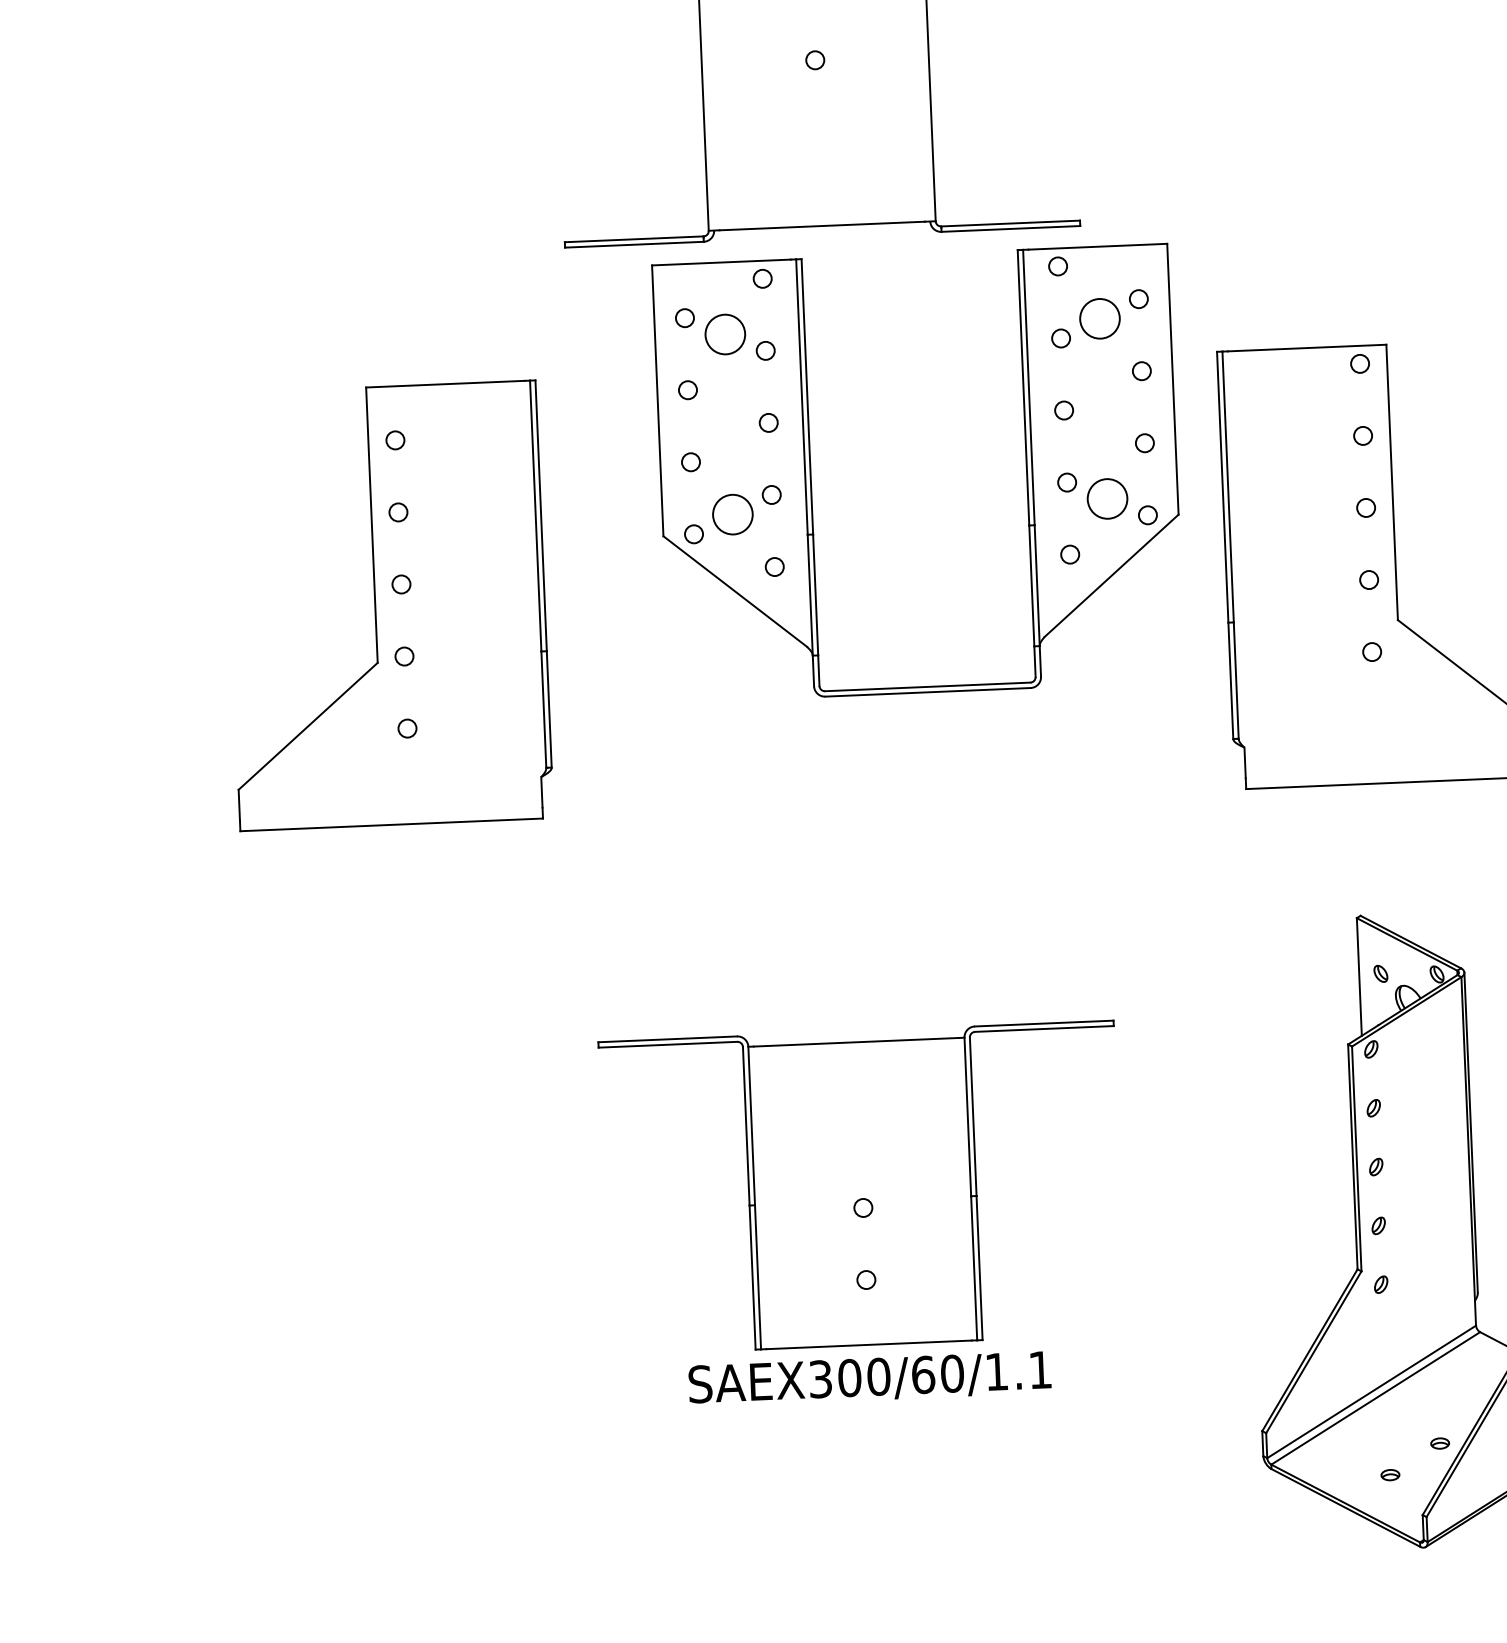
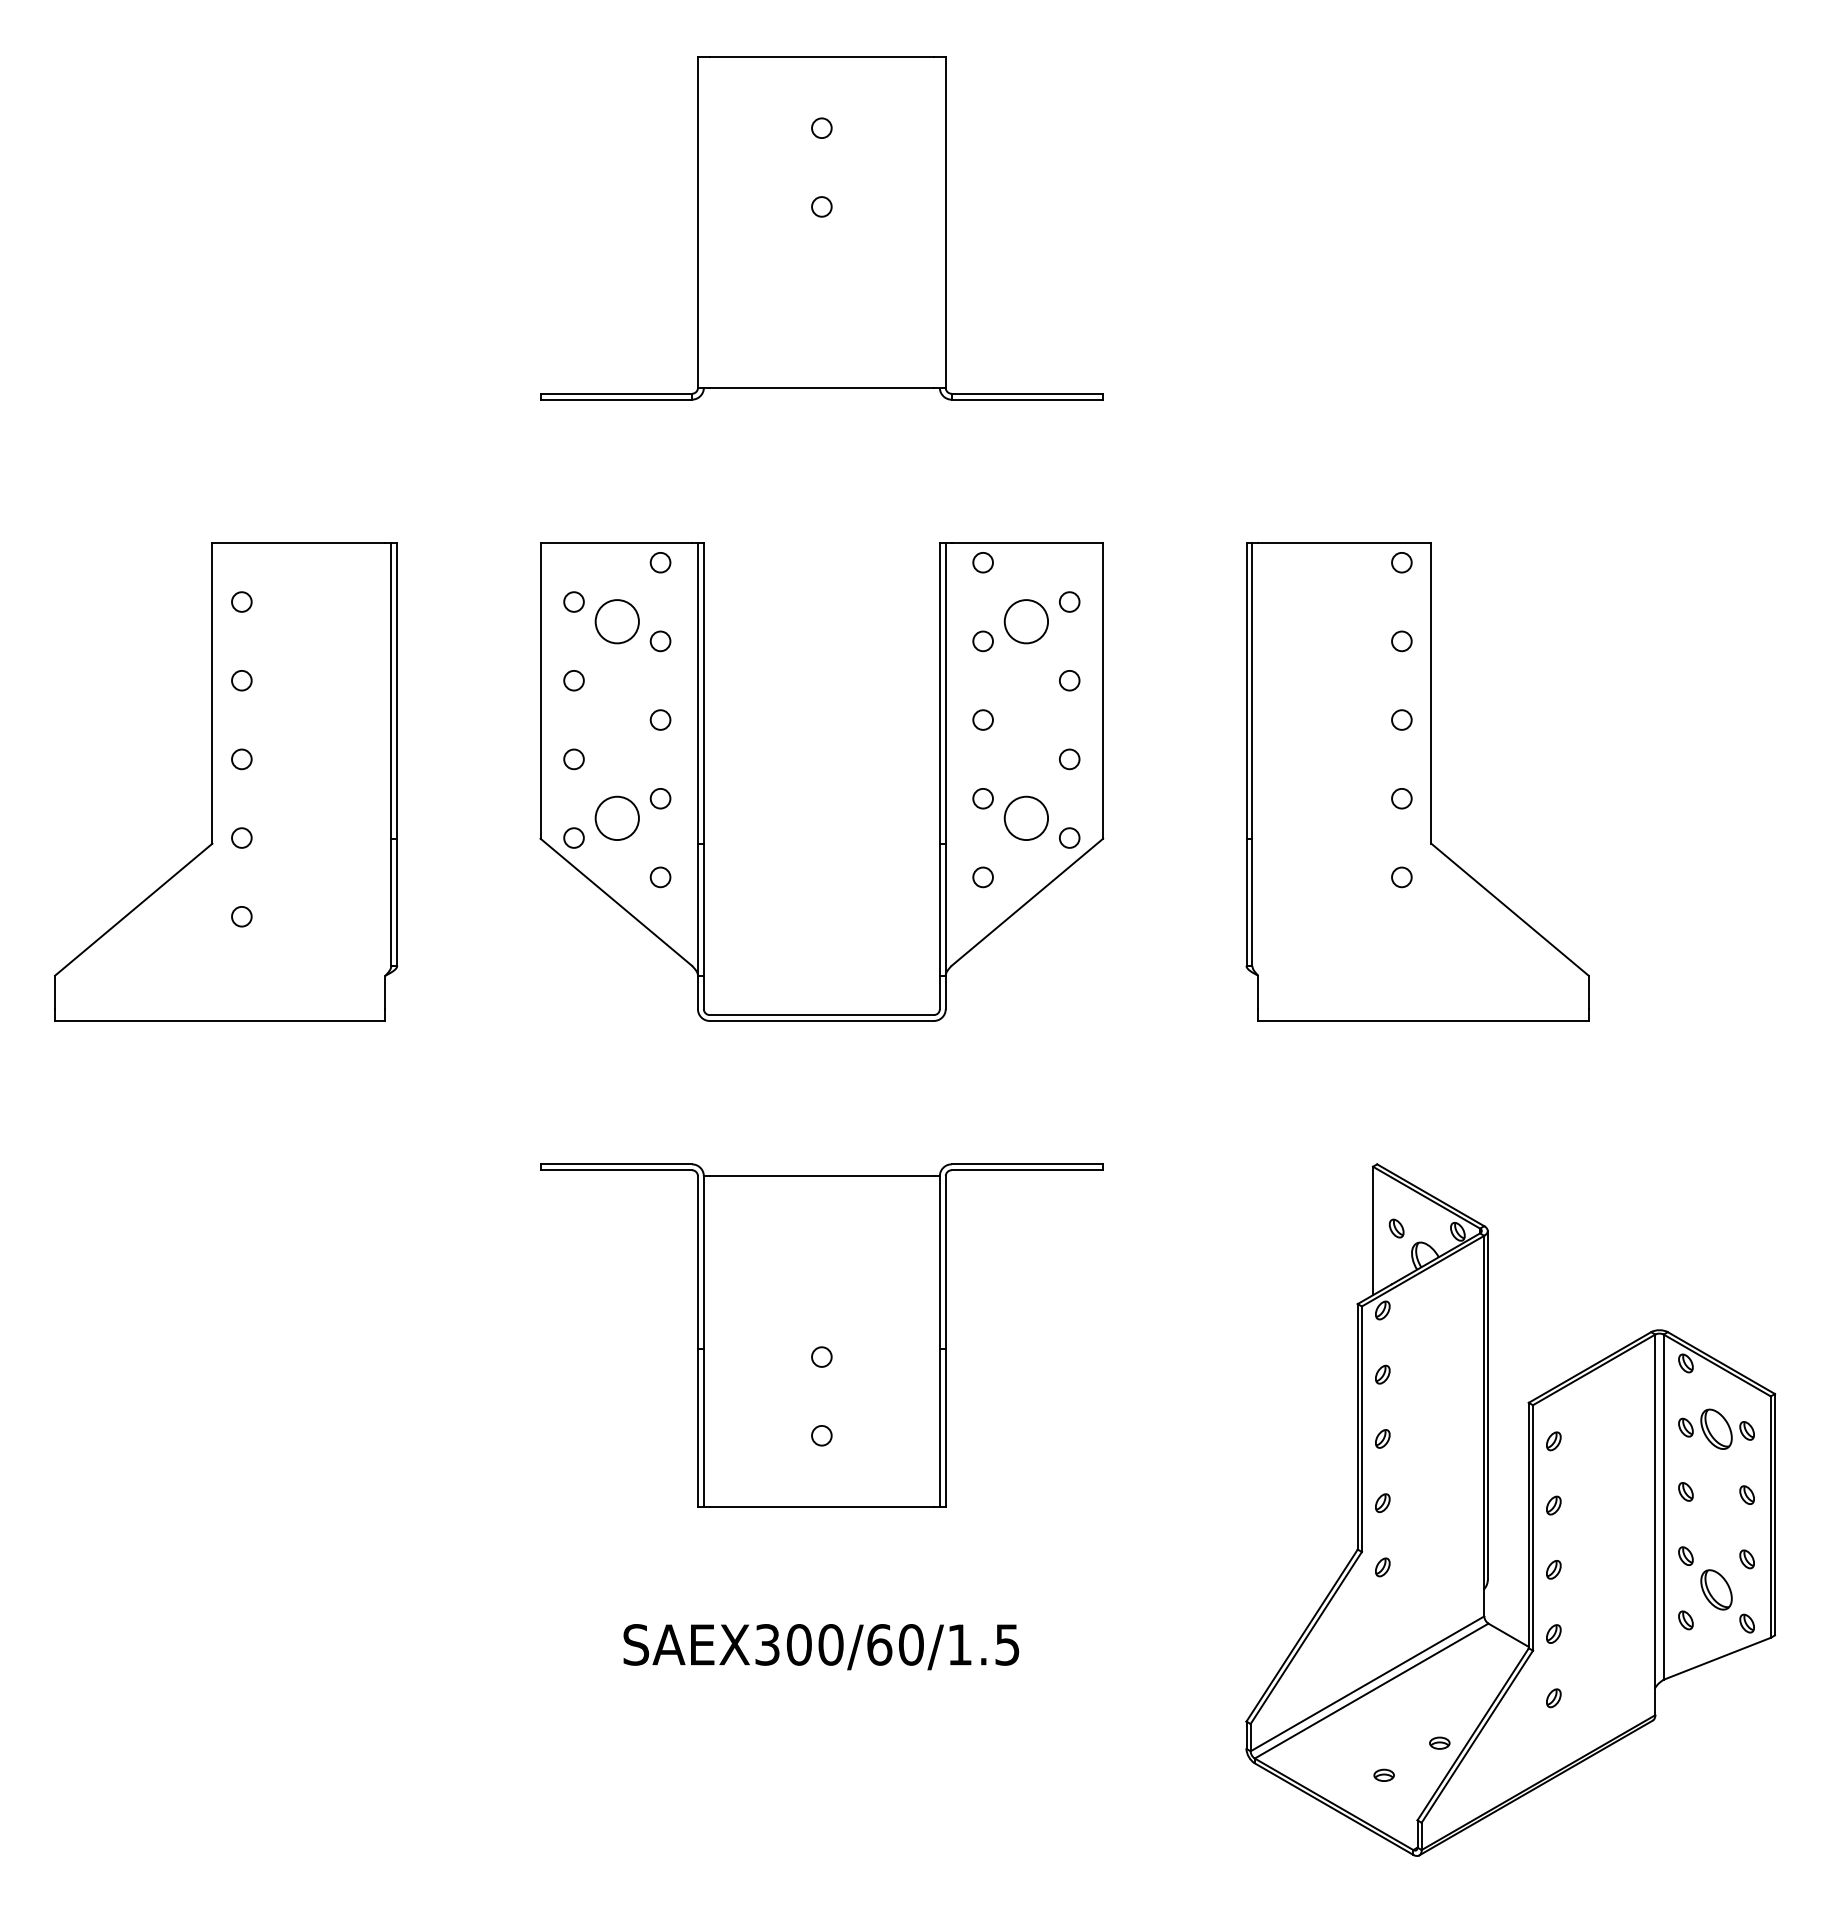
part: (811, 477) -> (704, 781), moved
part: (388, 605) -> (226, 781), moved
part: (862, 1188) -> (821, 1335), moved
text: (1040, 1369) -> (1007, 1644), SAEX300/60/1.1 -> SAEX300/60/1.5

